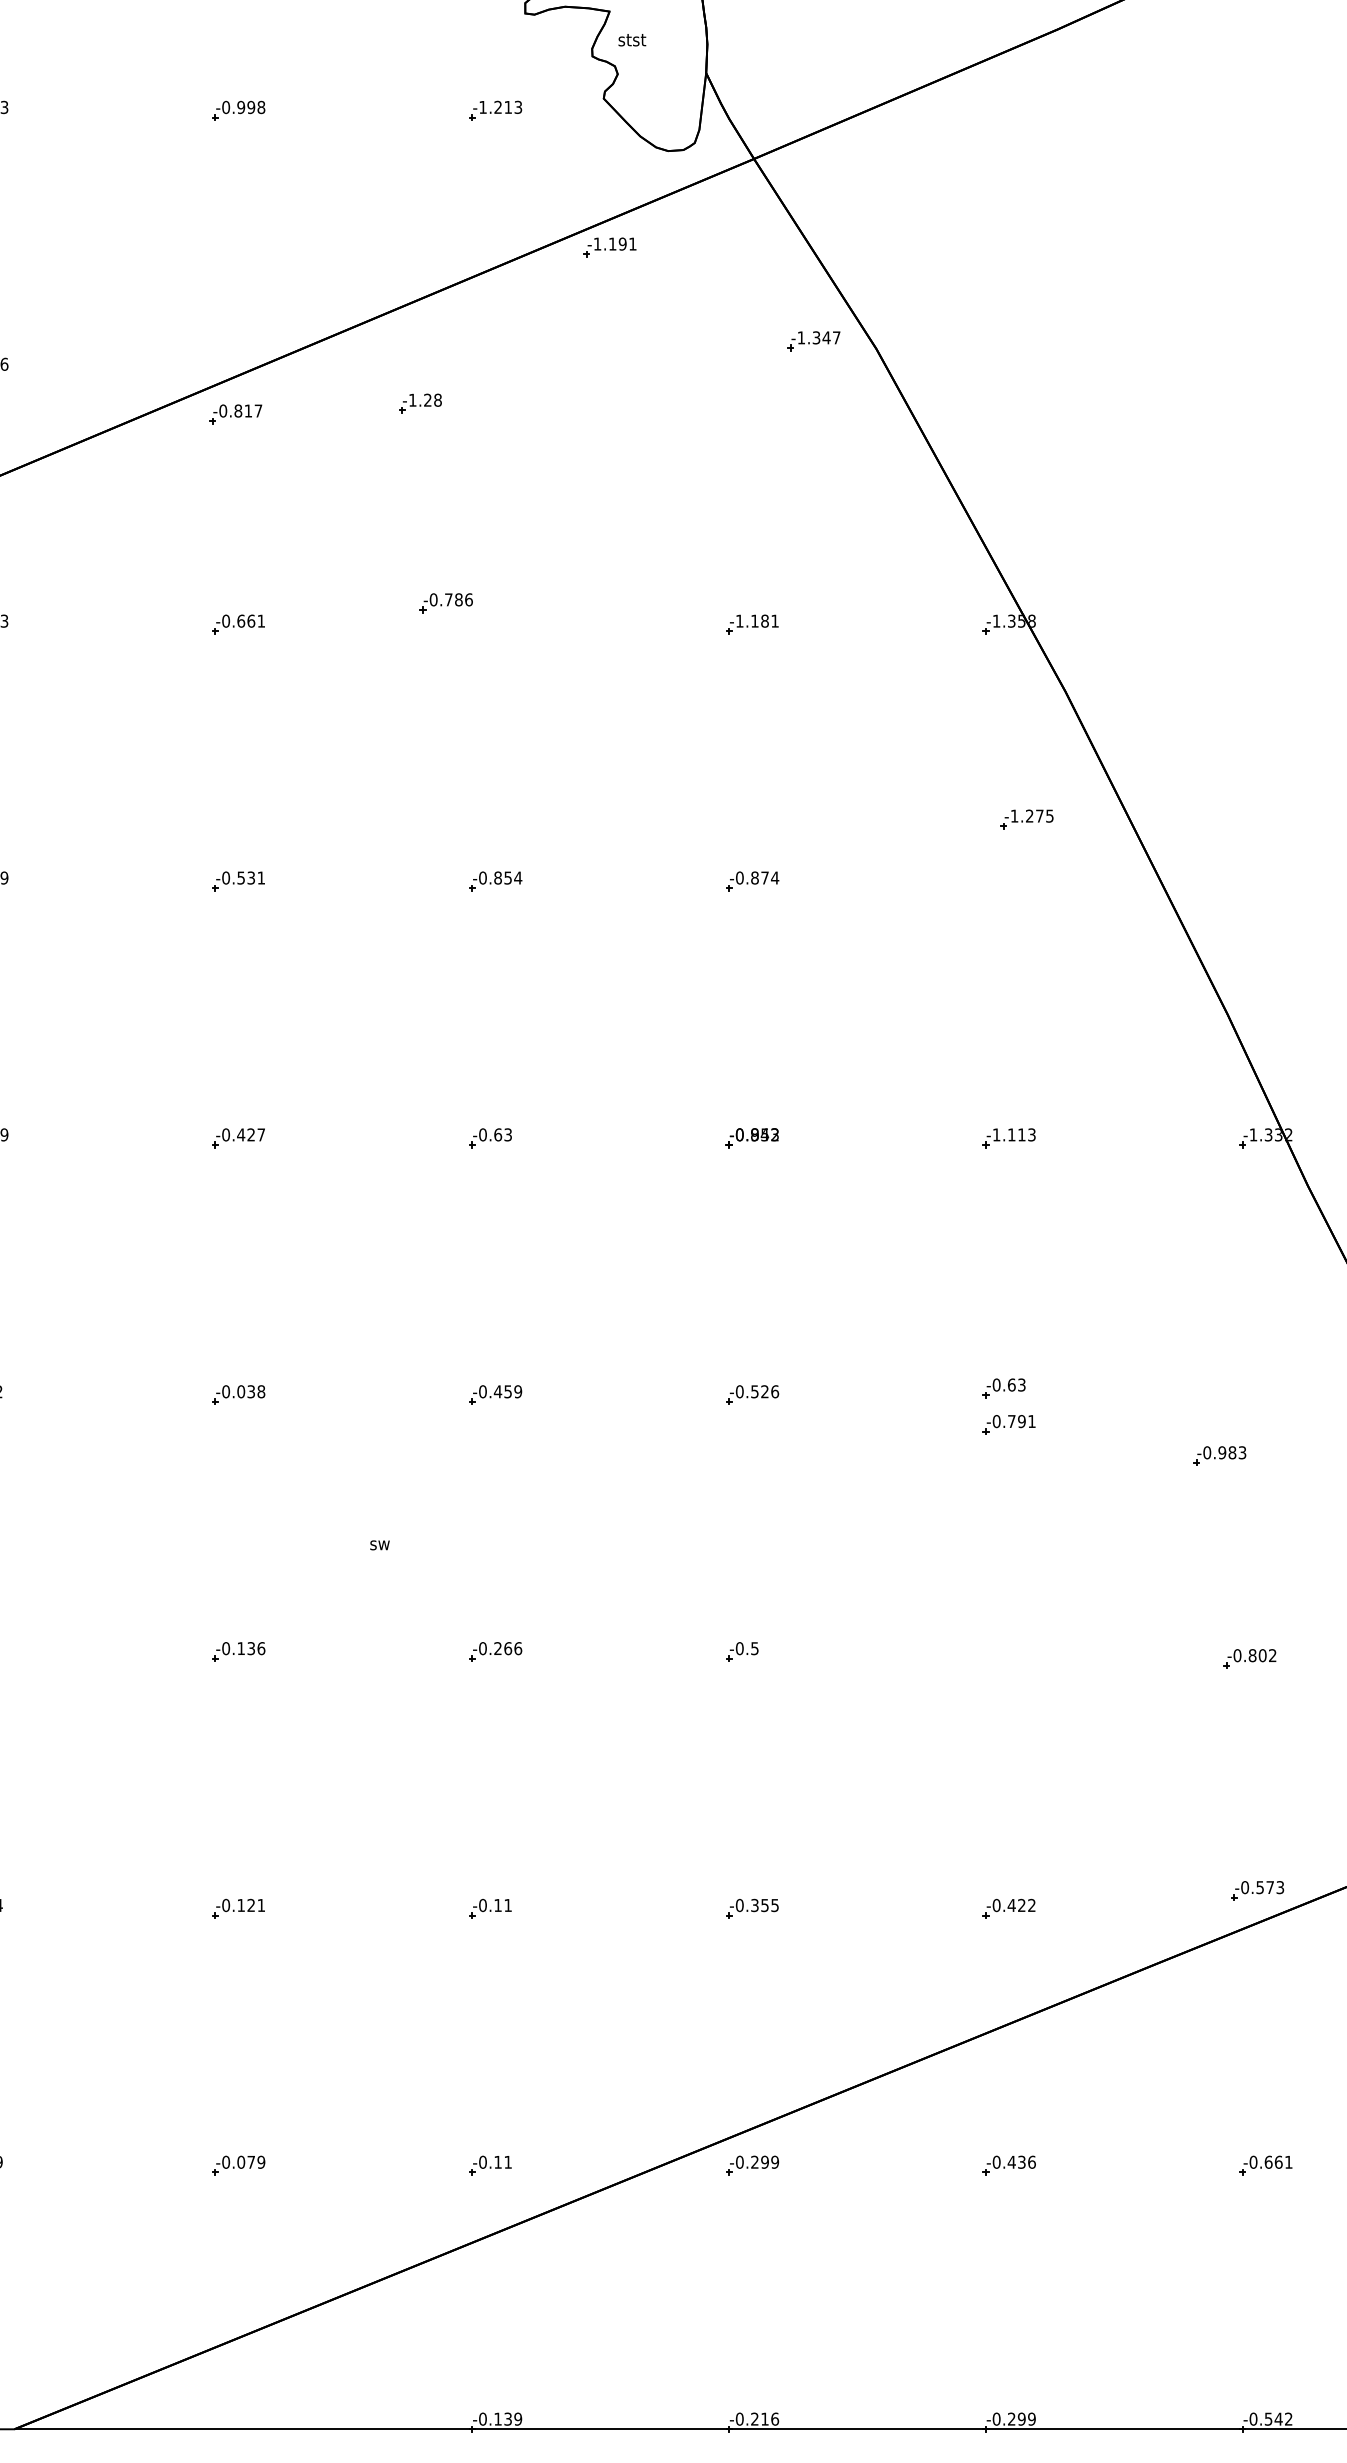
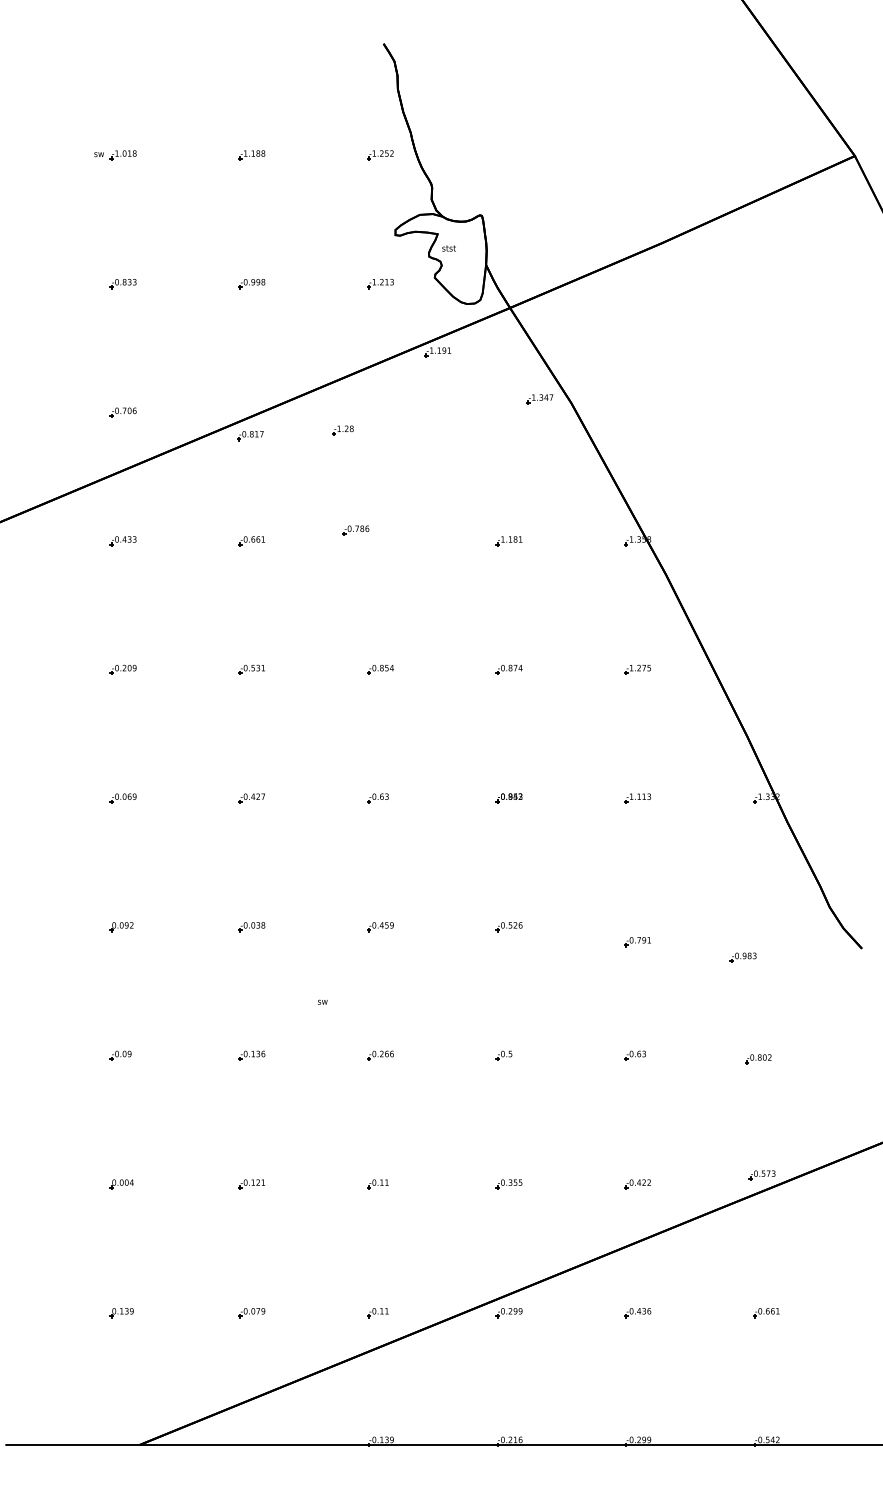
part: (1026, 818) -> (637, 669), moved
part: (1002, 1387) -> (634, 1055), moved

